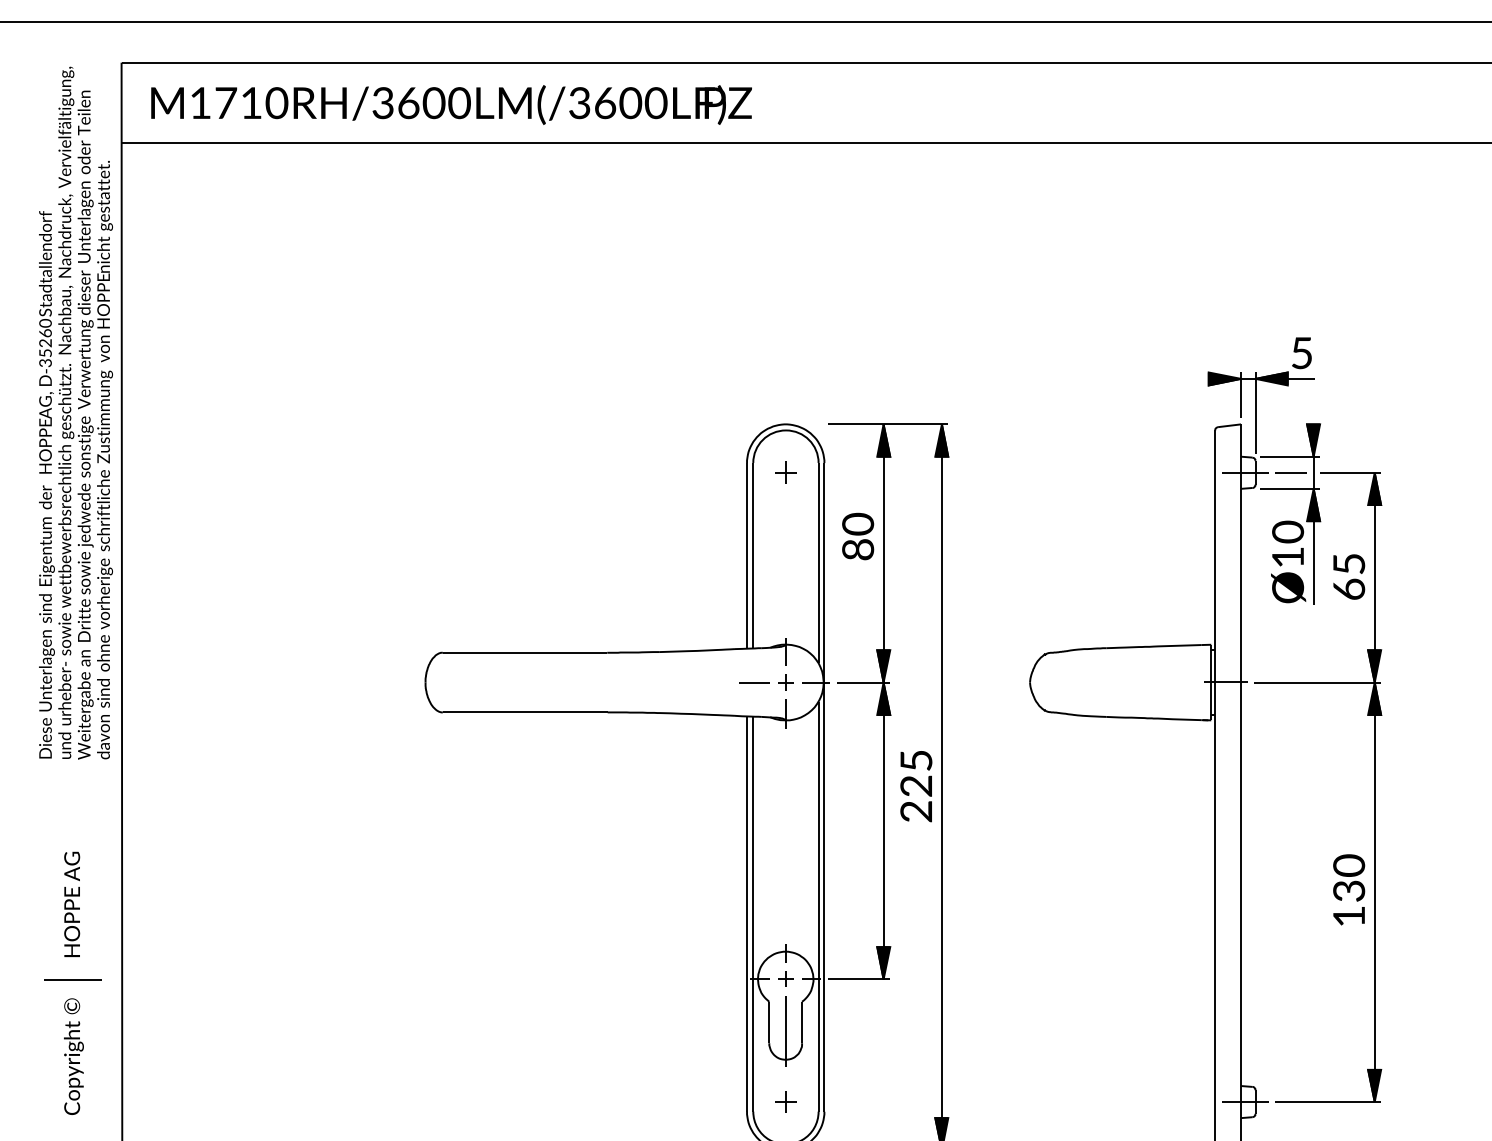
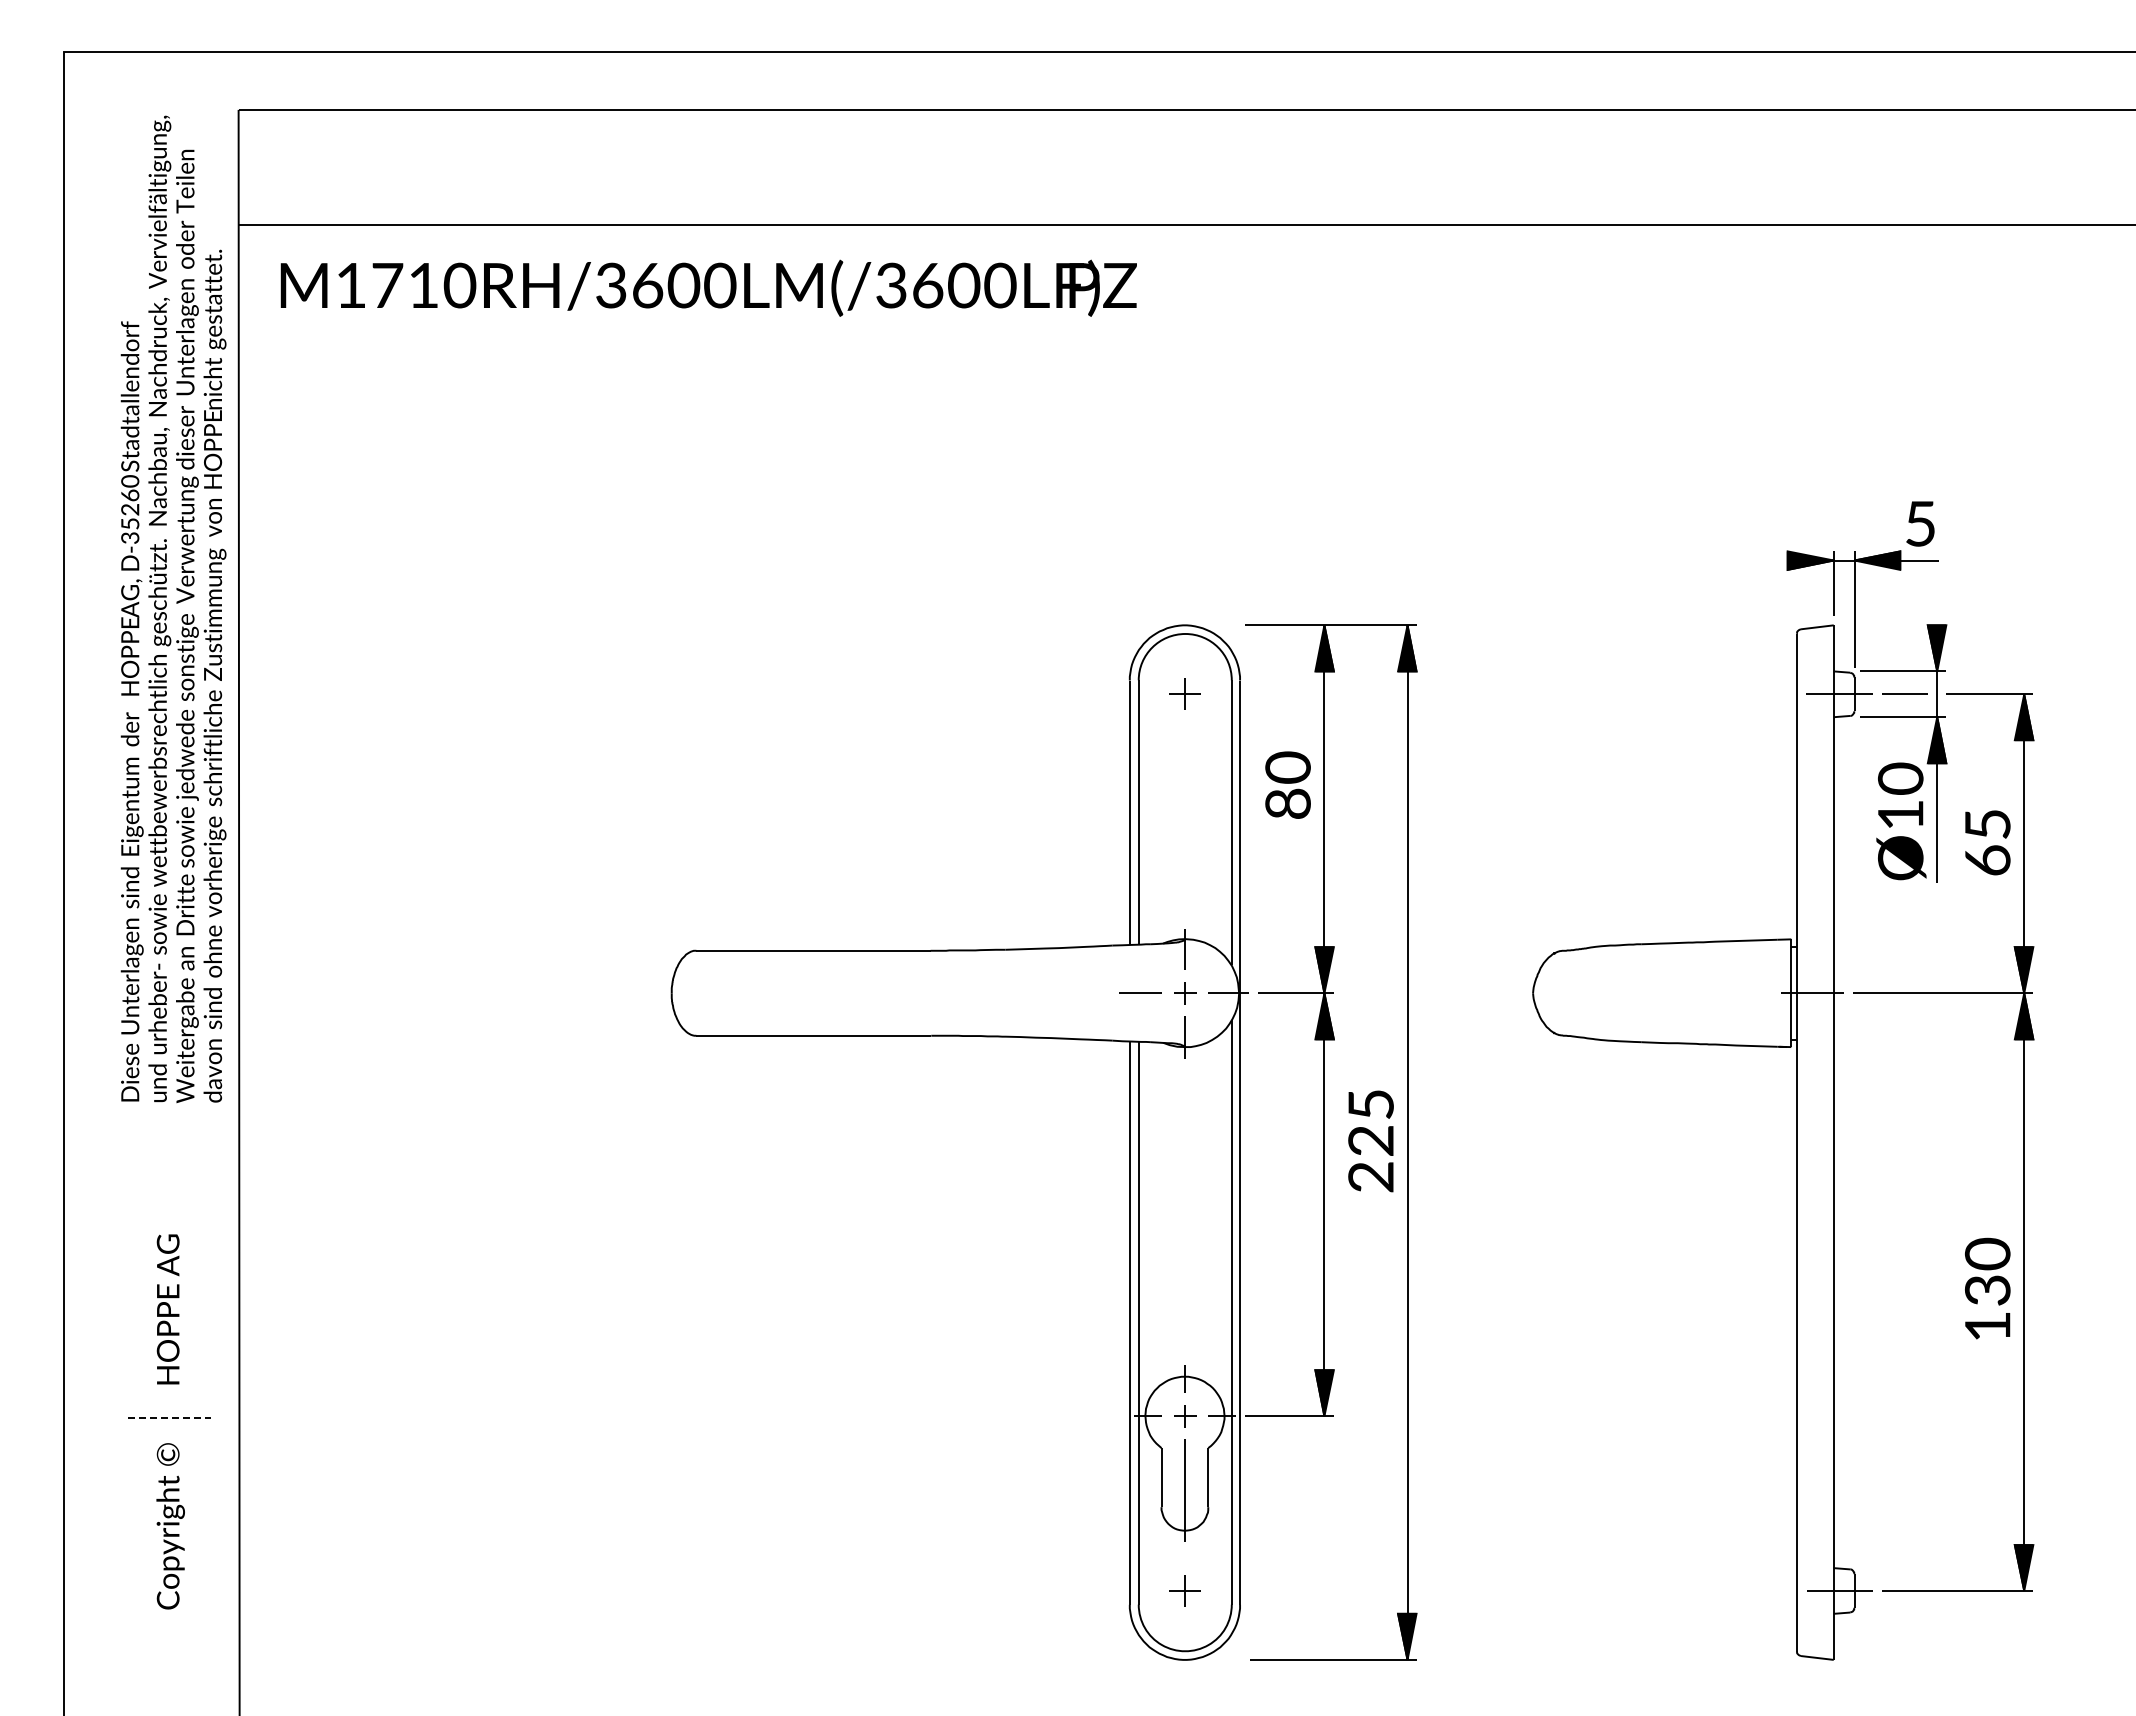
text: (451, 104) -> (708, 287), moved
line: (73, 980) -> (170, 1417), solid -> dashed

